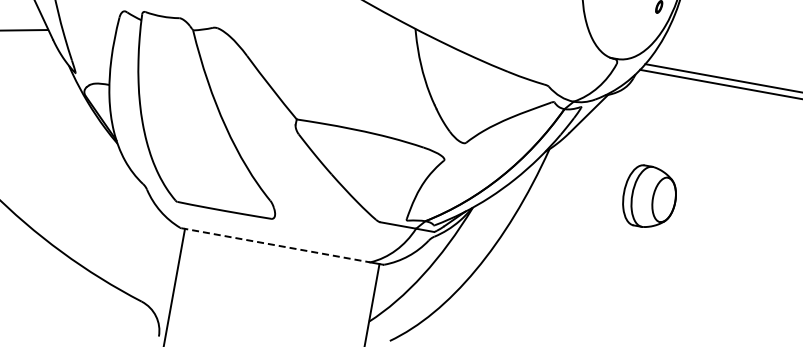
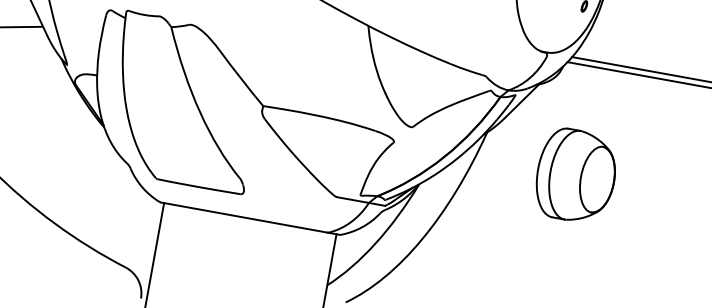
part: (649, 195) -> (575, 173), size x1.67
line: (275, 245) -> (244, 217), dashed -> solid

